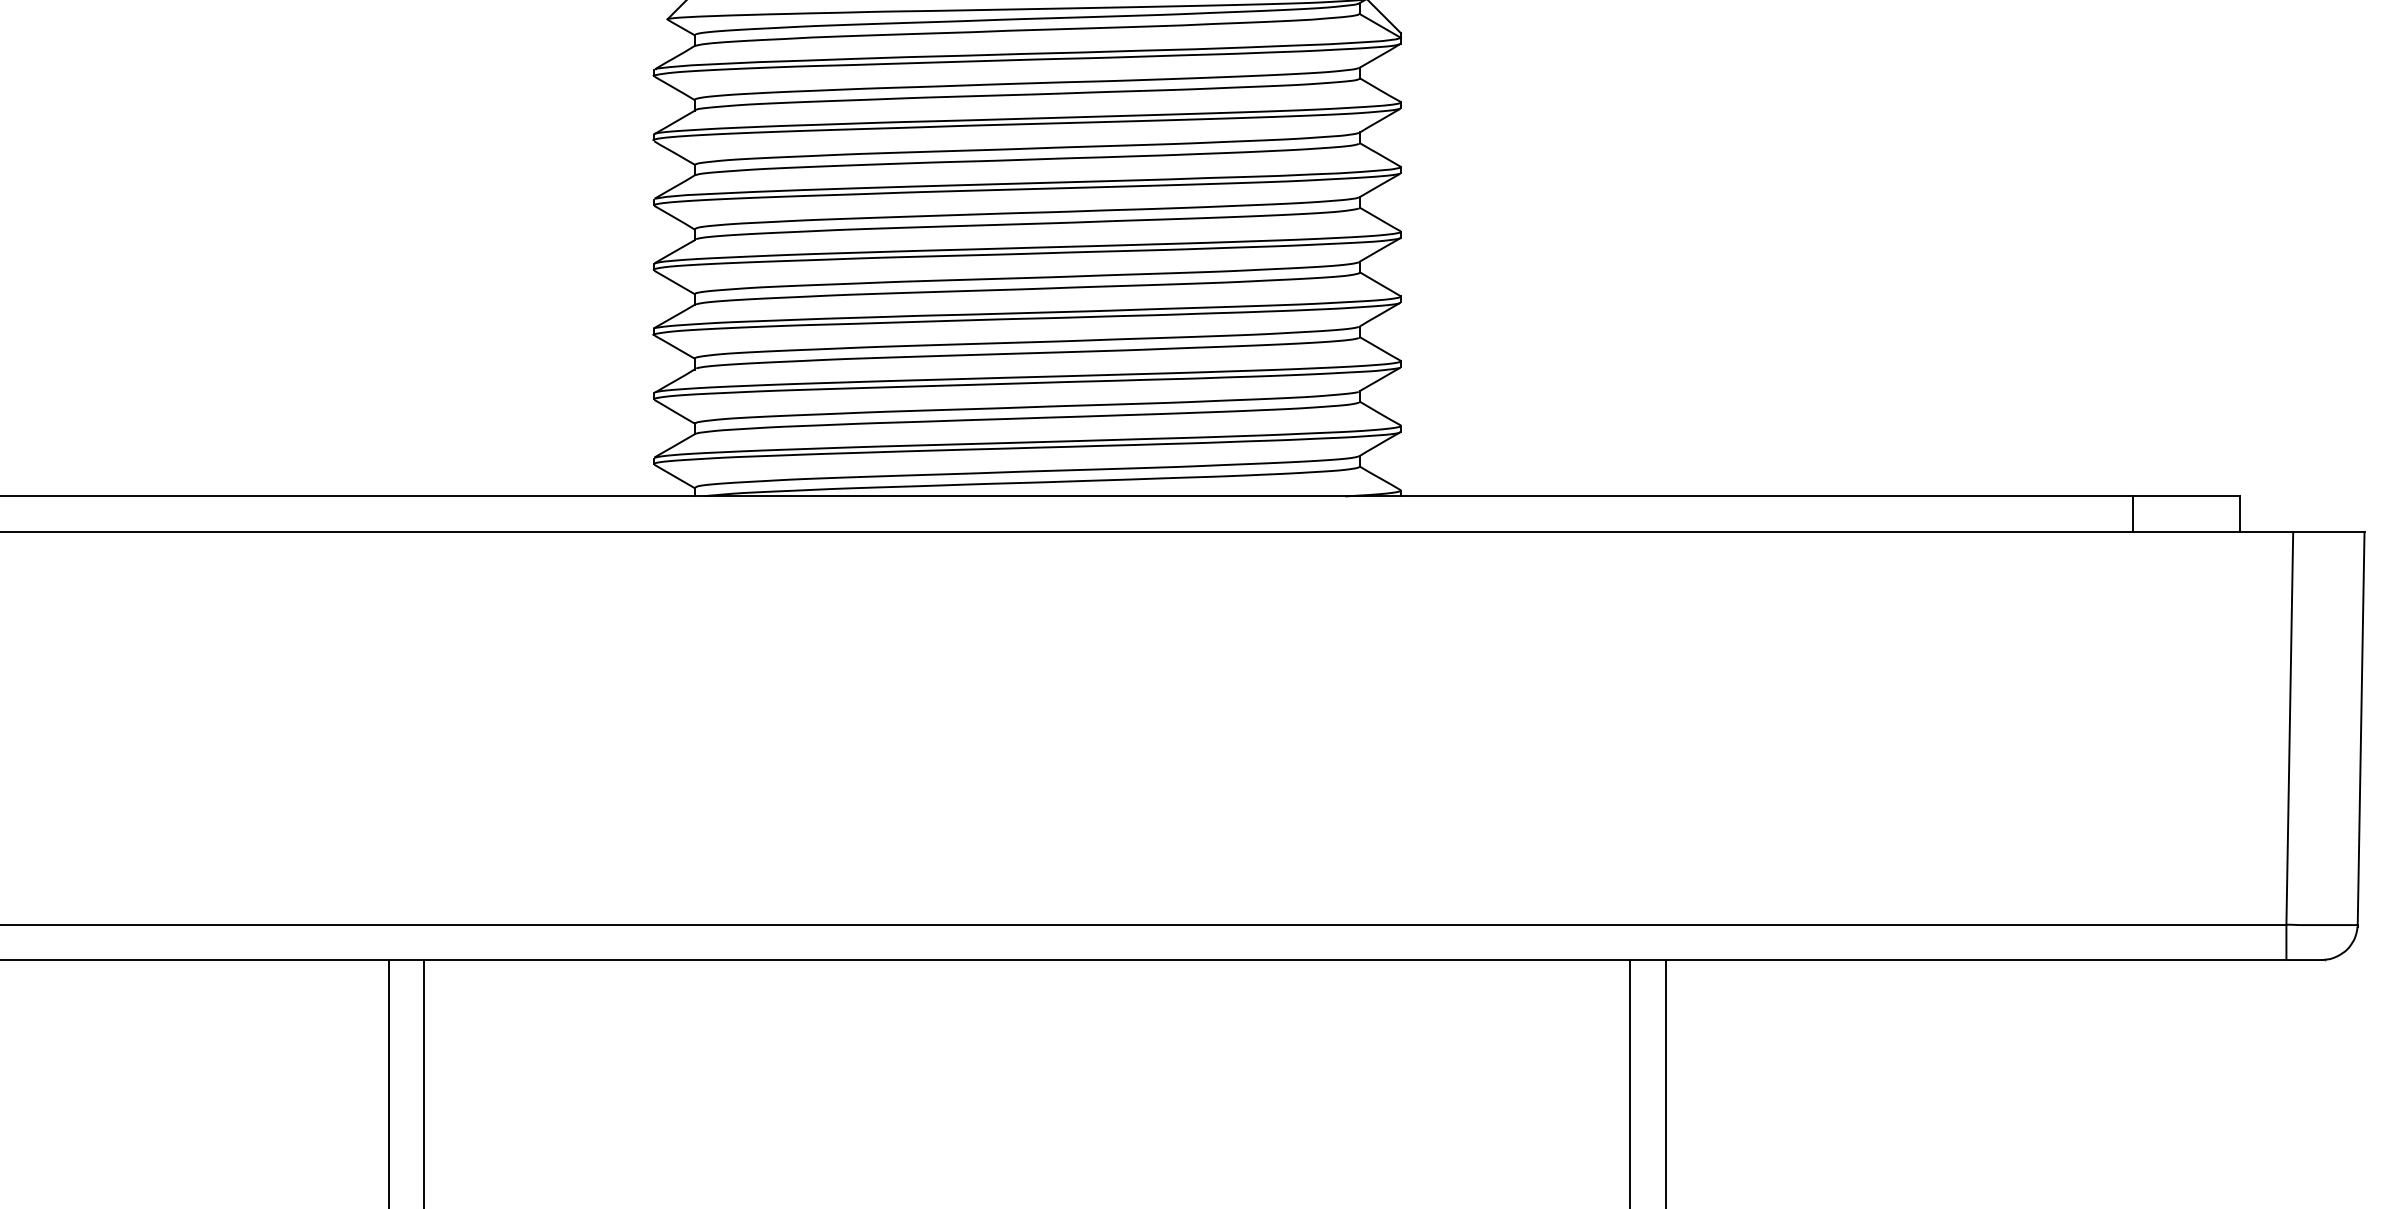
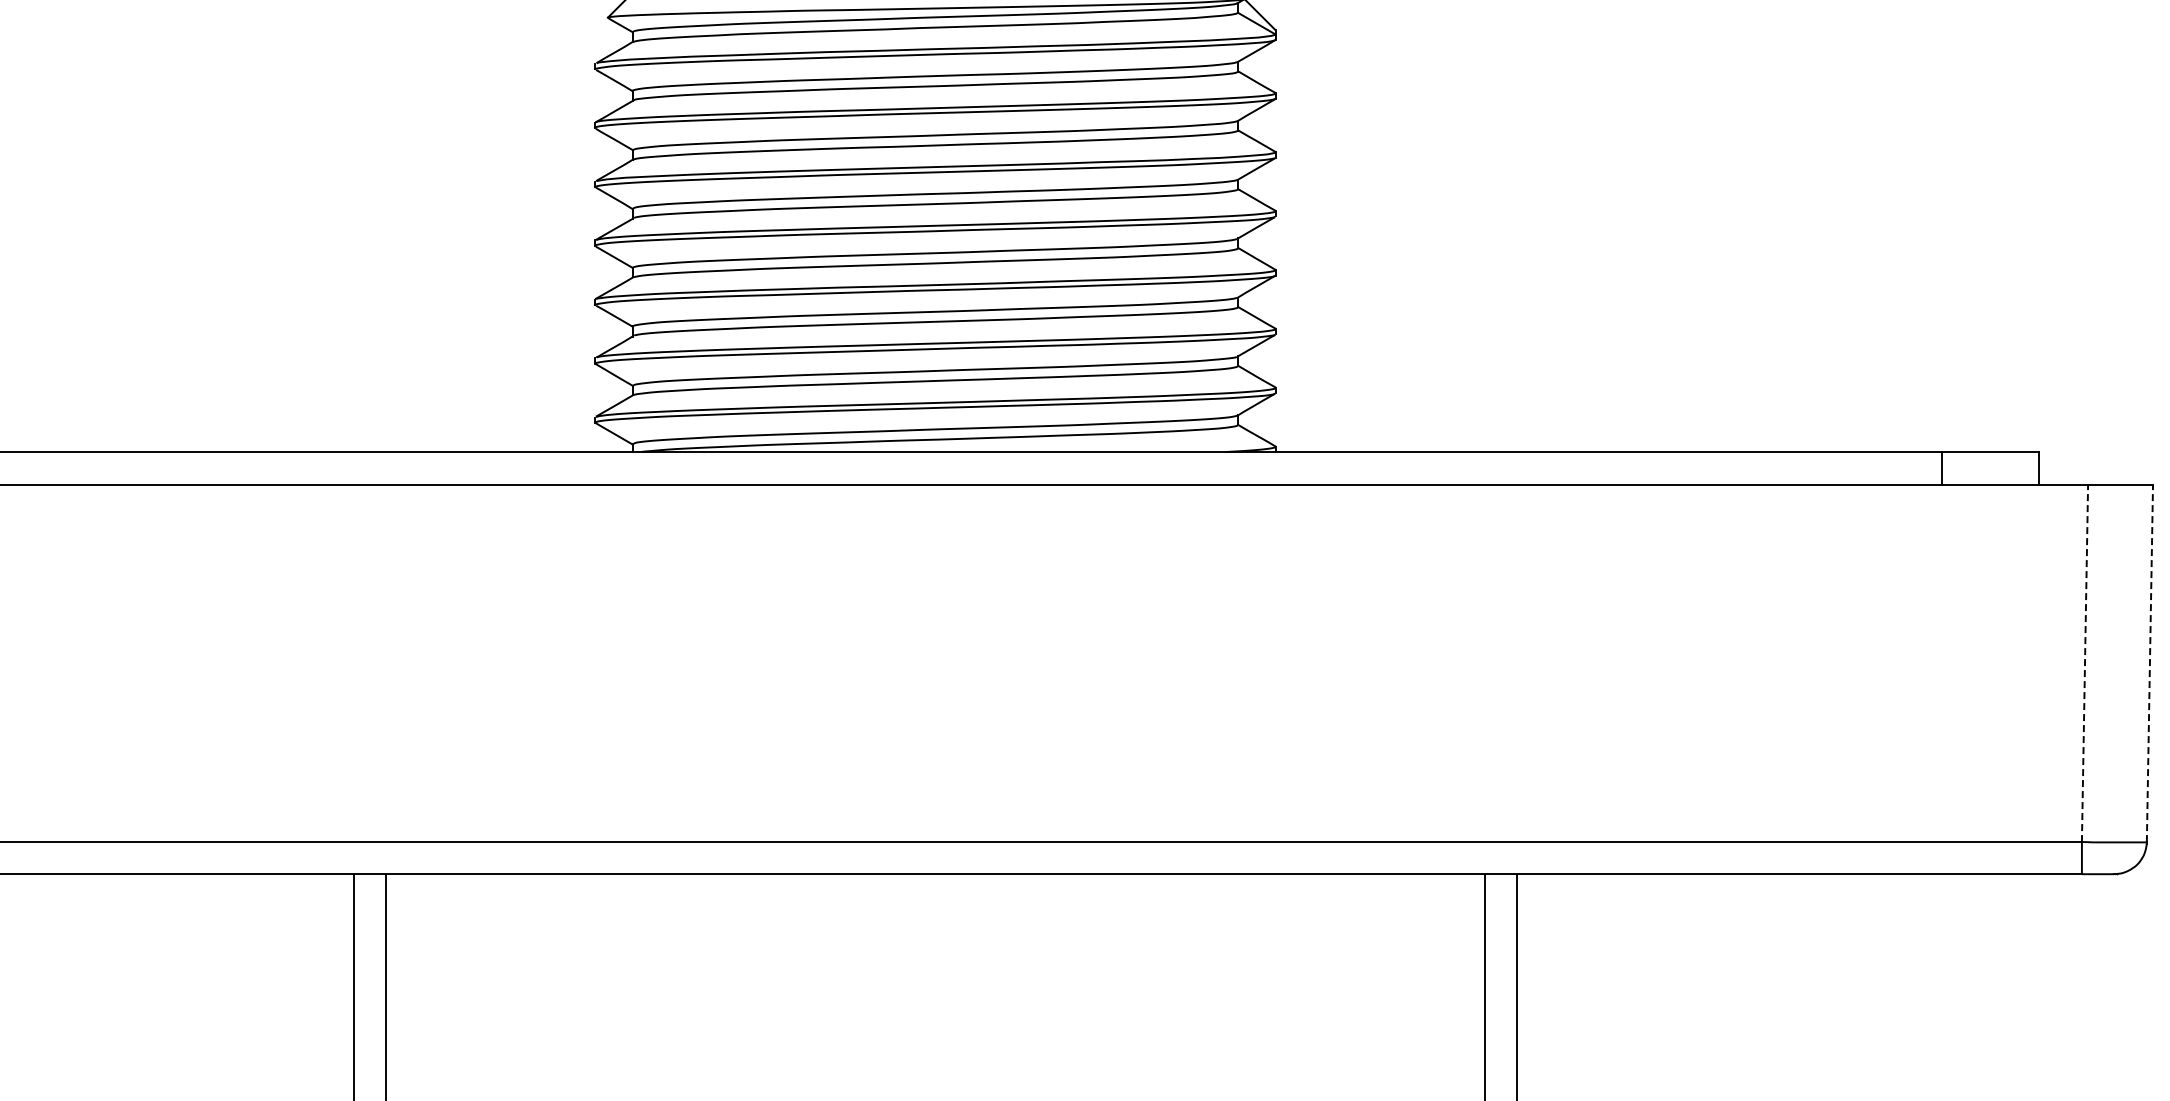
line: (2290, 728) -> (2085, 663), solid -> dashed
line: (2360, 728) -> (2149, 663), solid -> dashed

